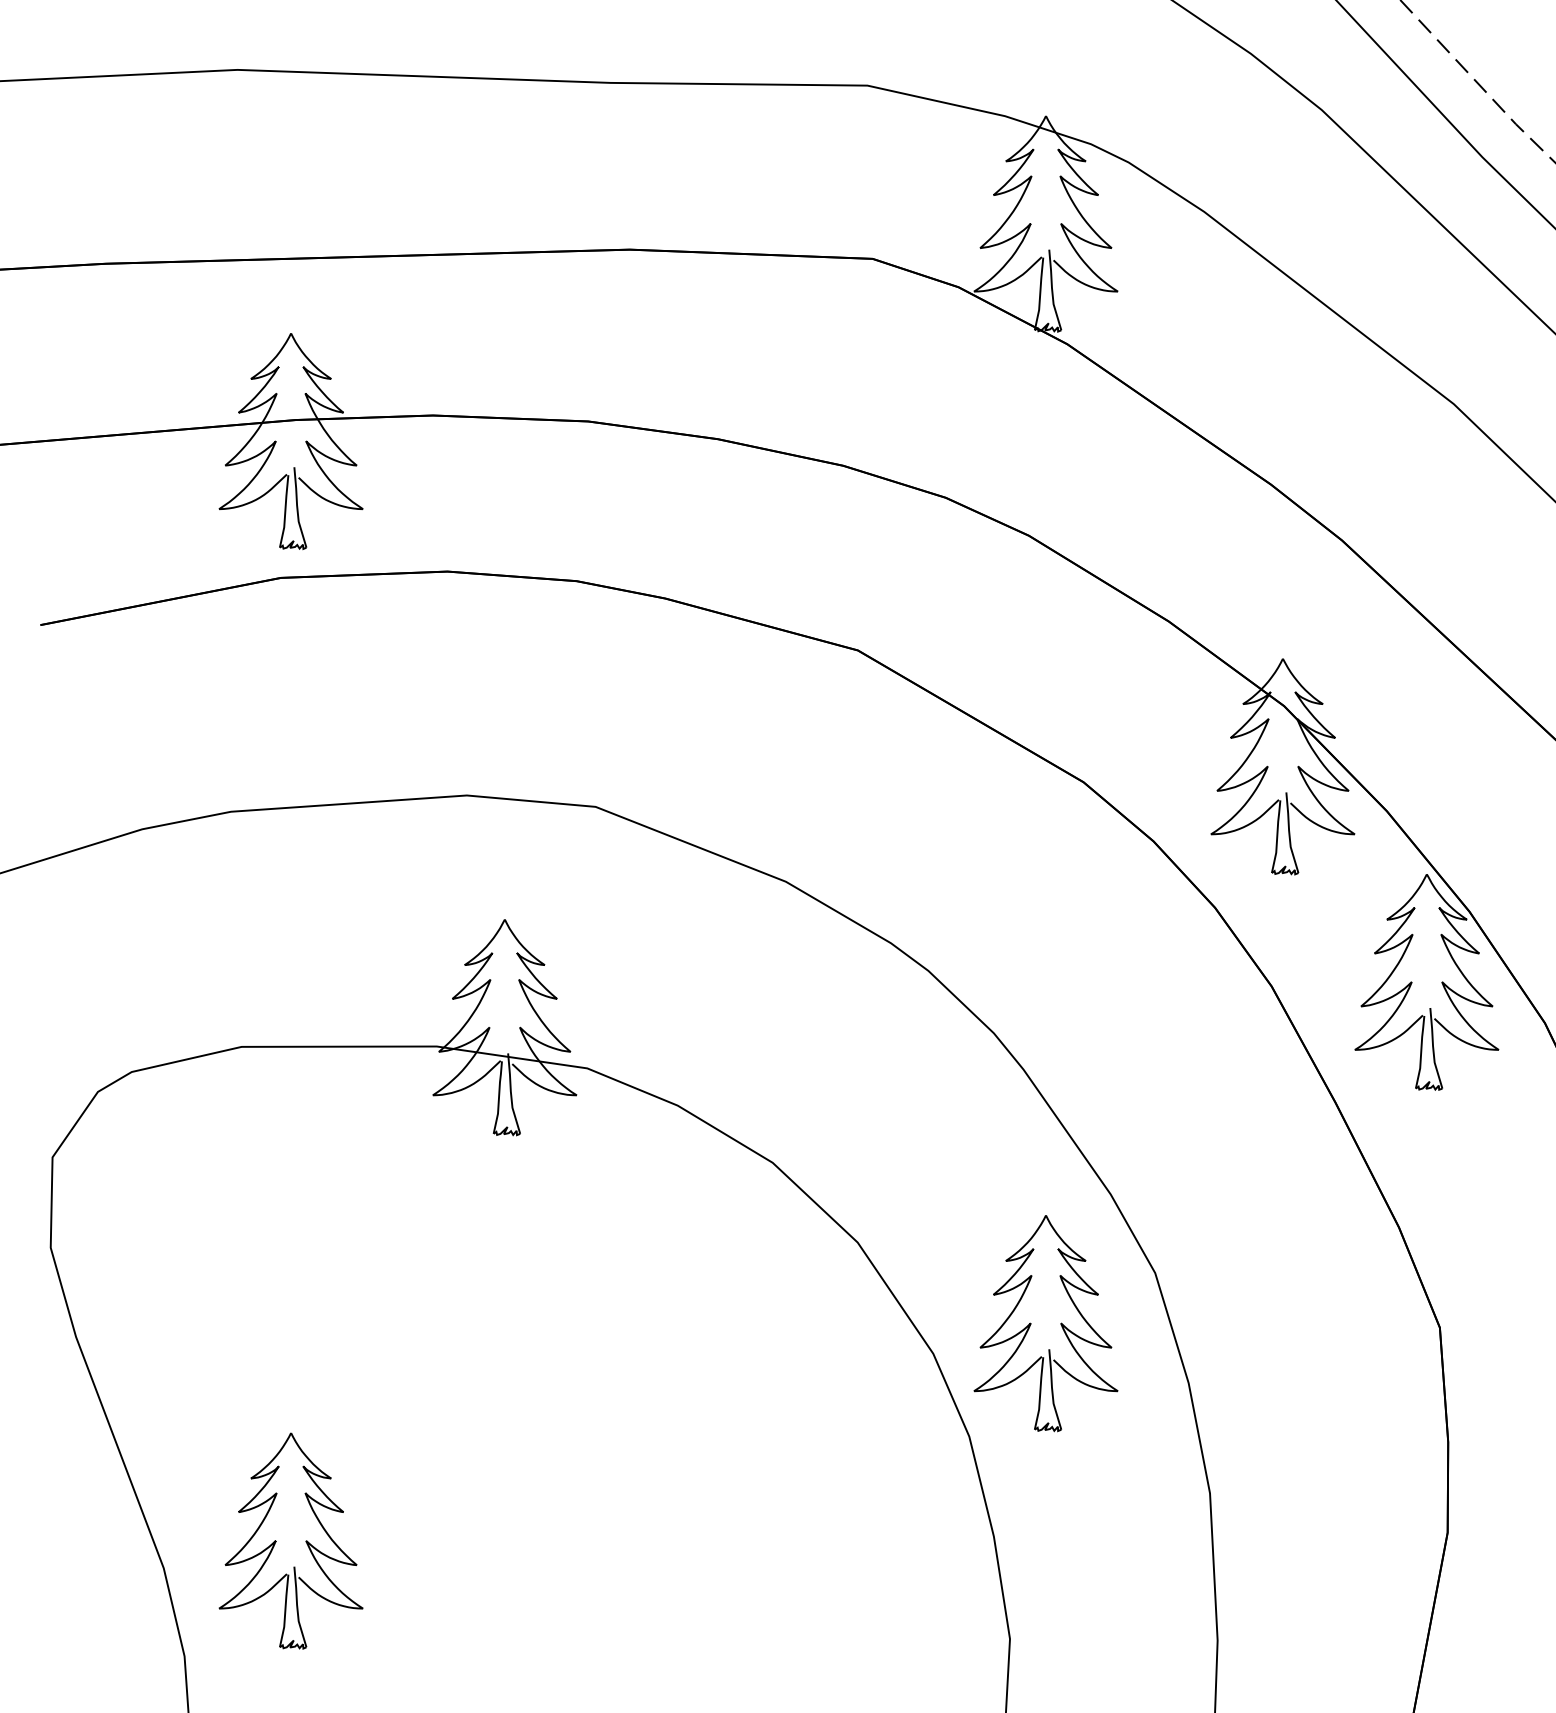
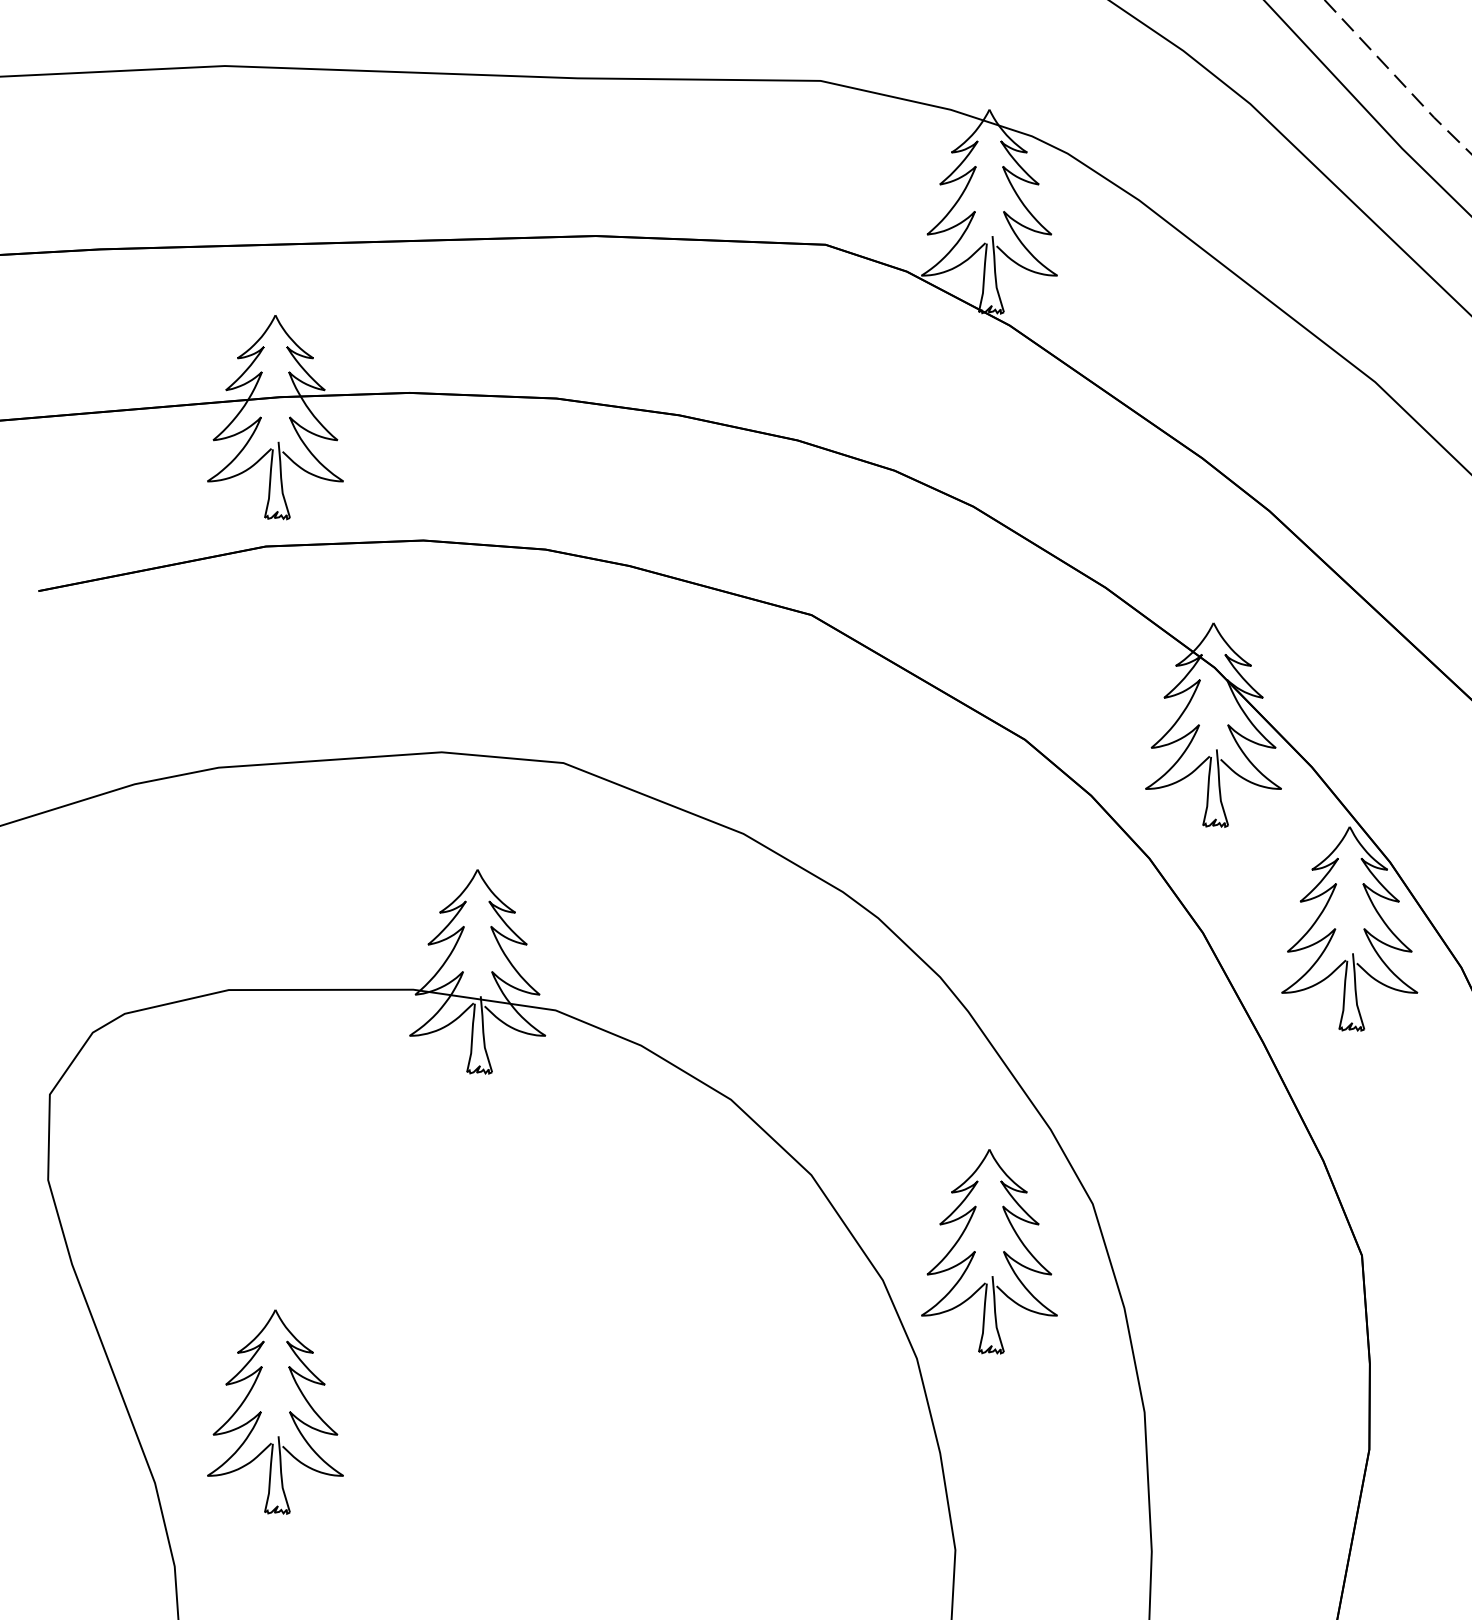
part: (276, 1541) -> (261, 1412), moved

